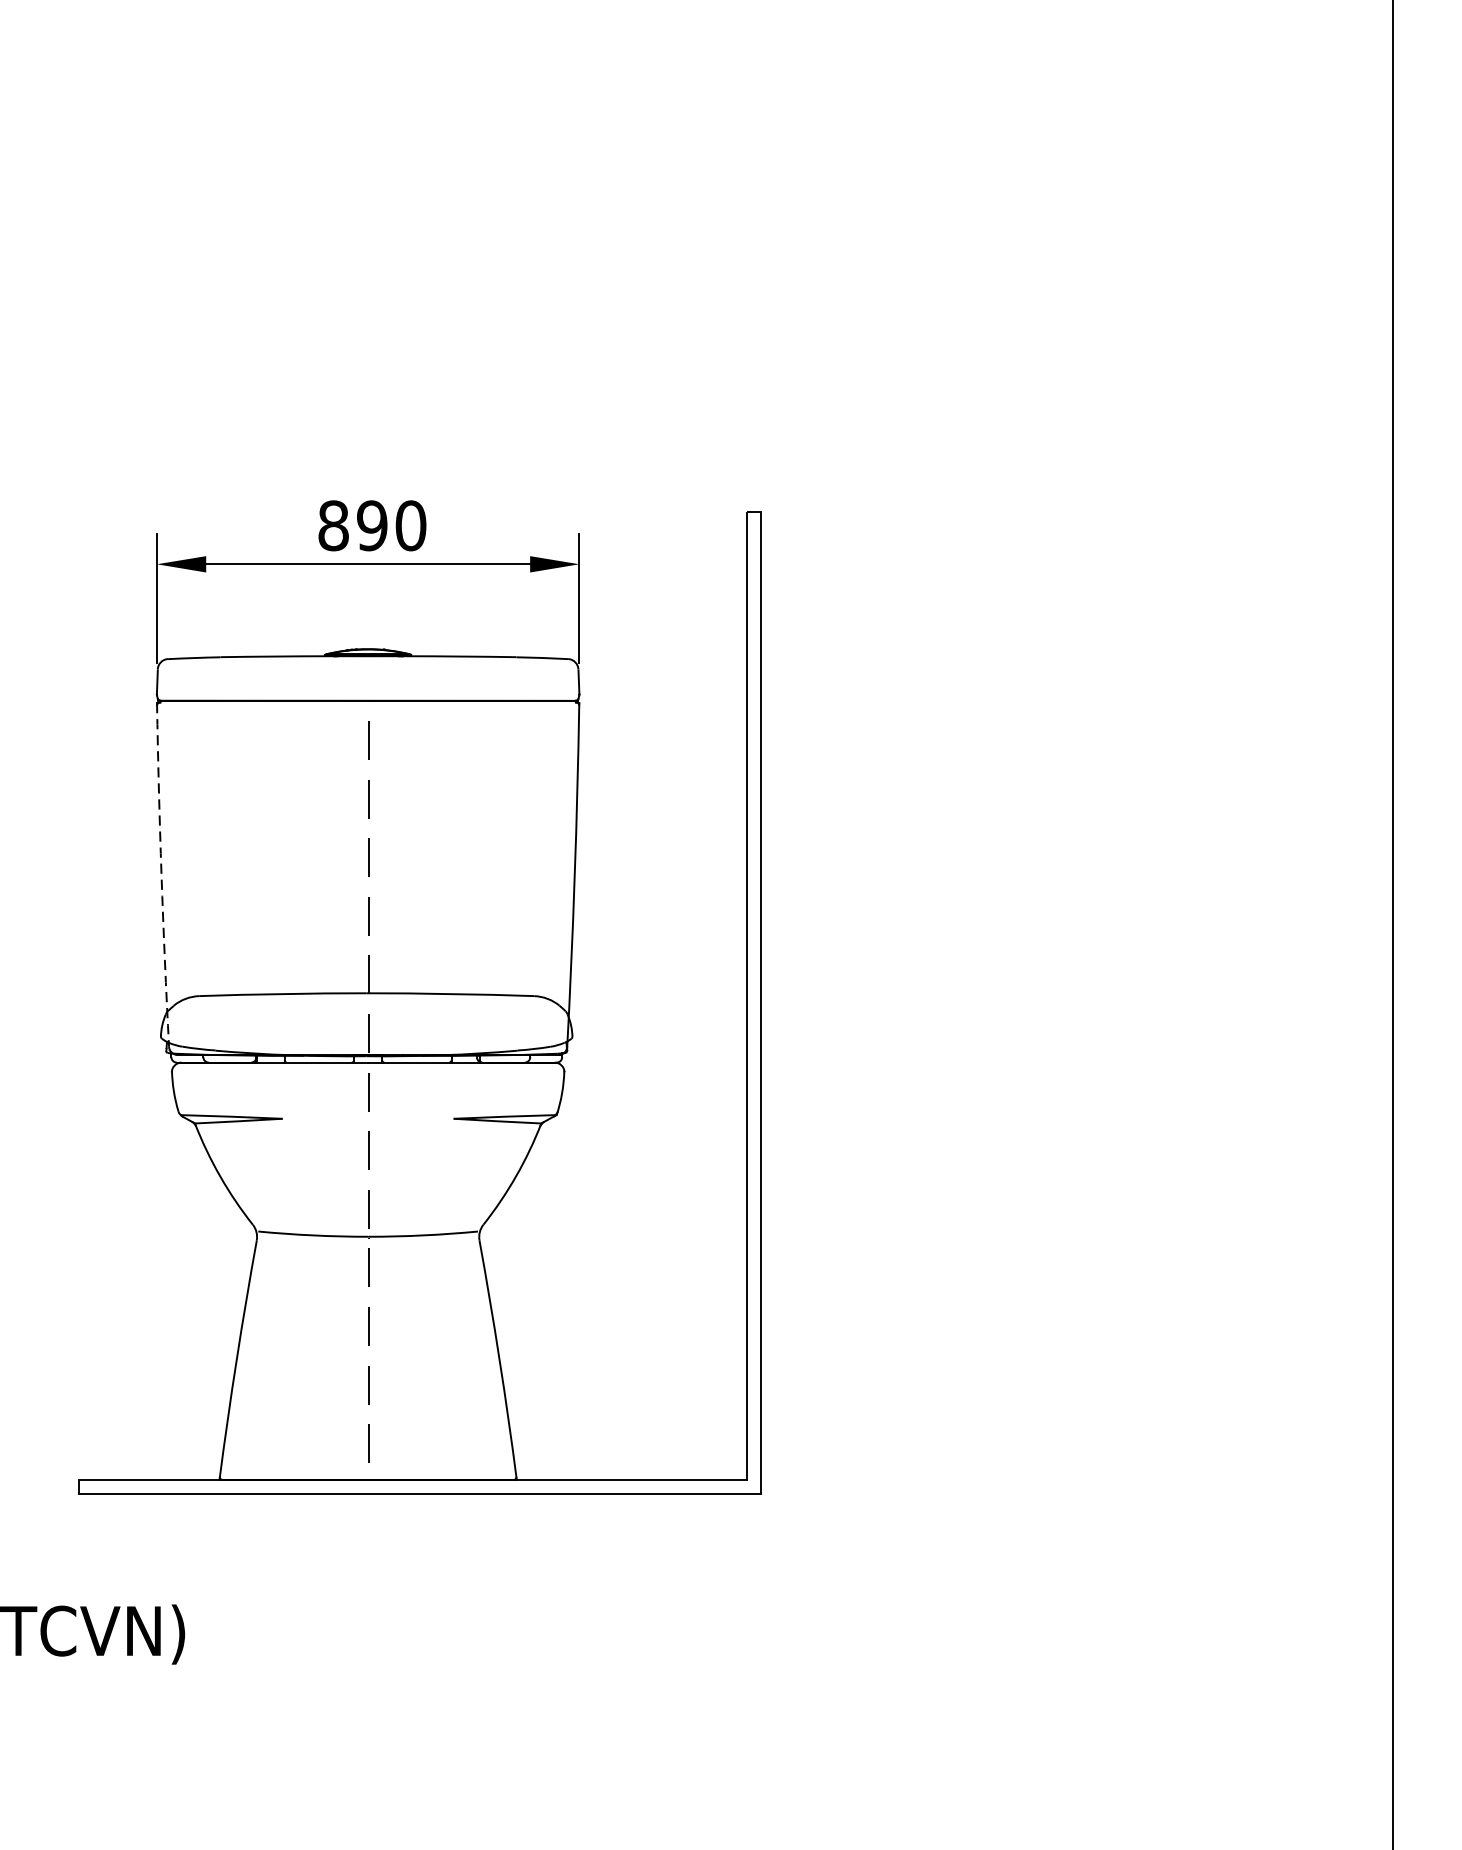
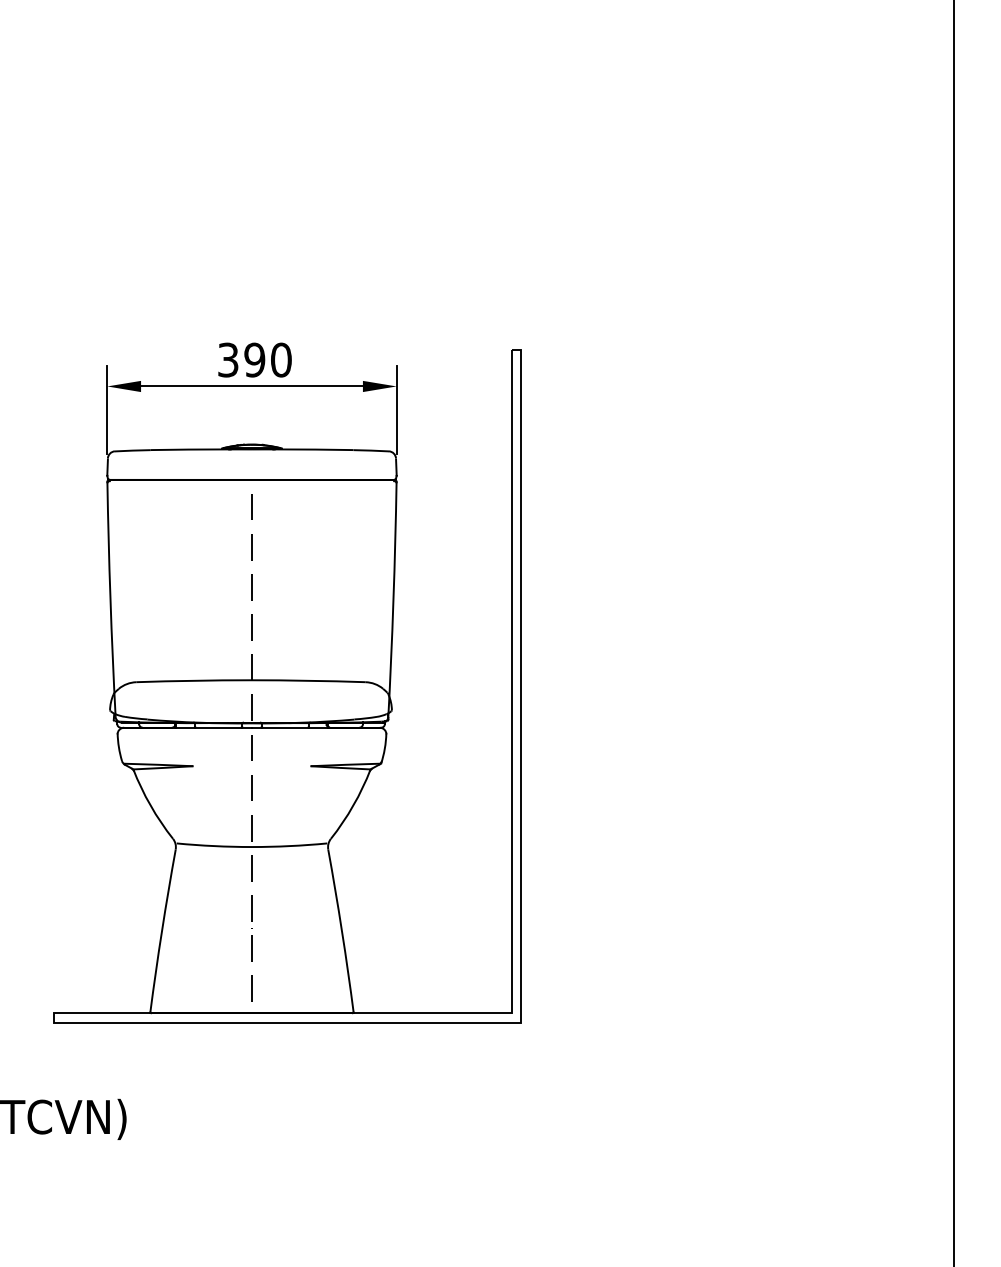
text: (333, 524) -> (228, 359), 890 -> 390
arc: (161, 875) -> (110, 599), dashed -> solid

